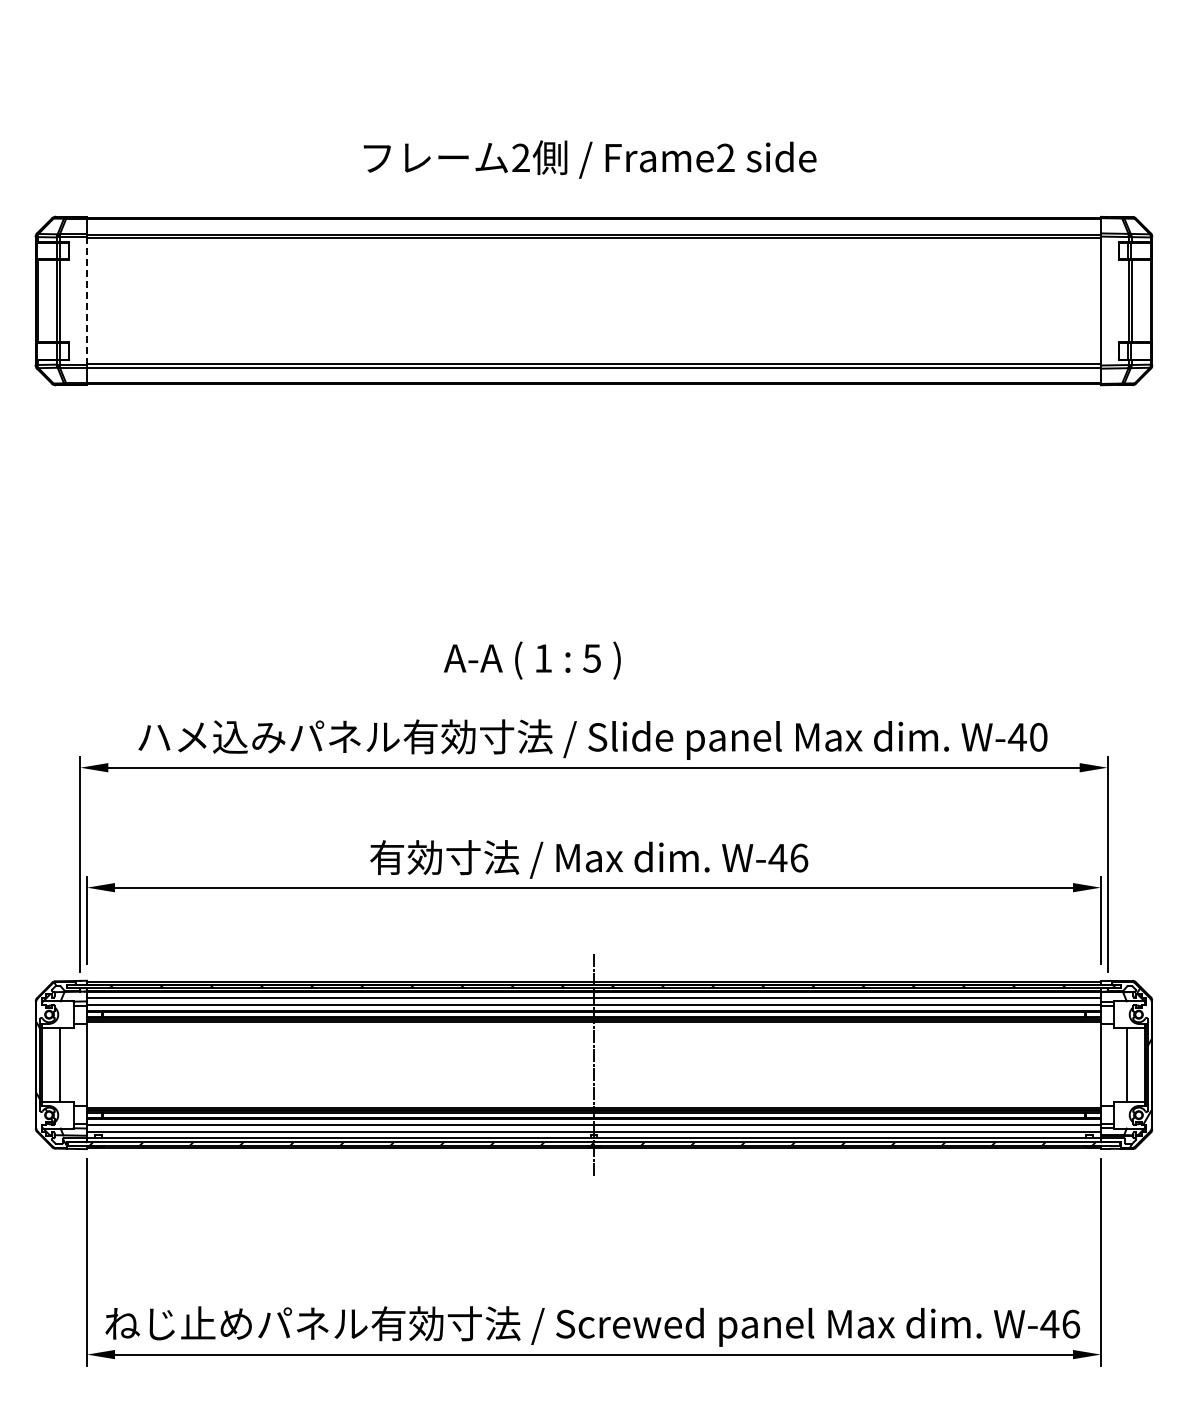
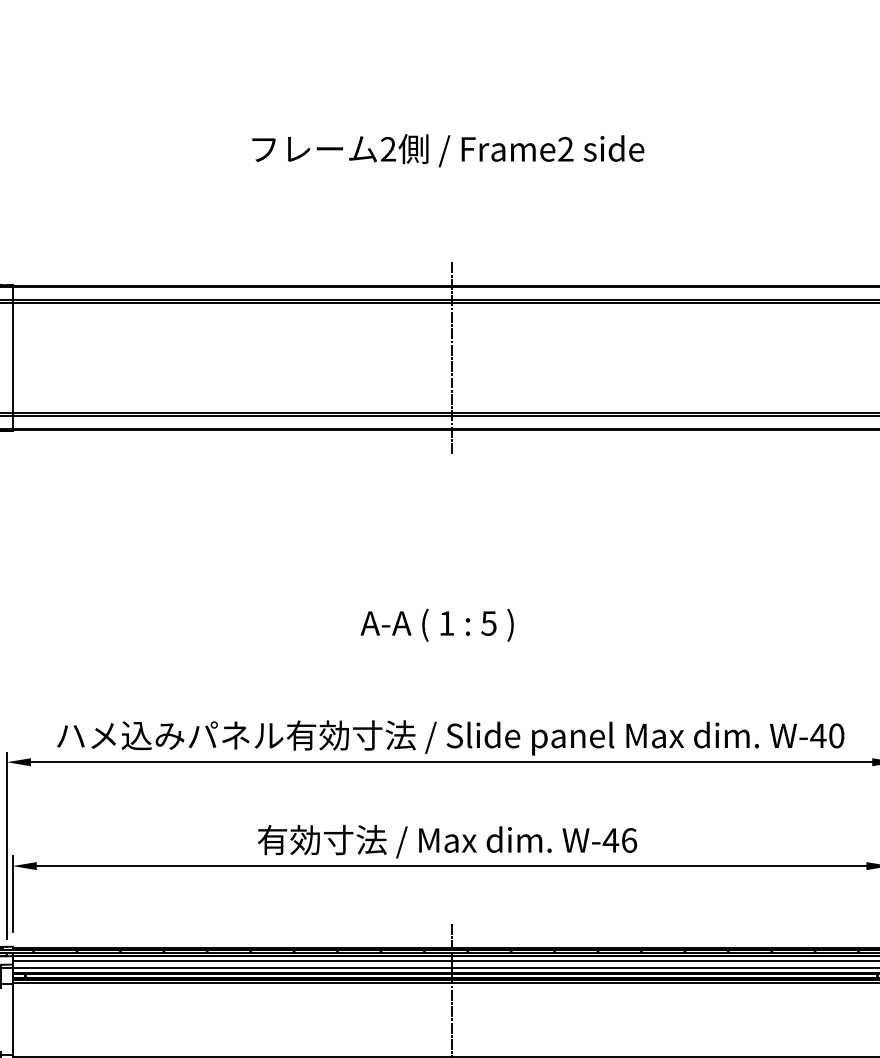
text: (589, 159) -> (447, 150), moved
line: (87, 301) -> (12, 358), dashed -> solid
line: (594, 301) -> (452, 358), added
text: (532, 660) -> (437, 625), moved

